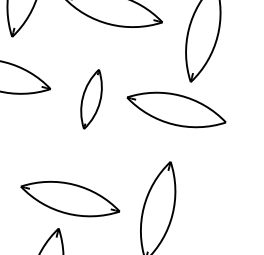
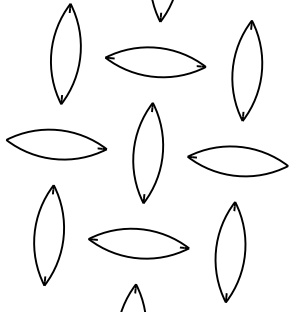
part: (91, 98) -> (148, 152), size x1.67
part: (176, 109) -> (237, 161), moved
part: (70, 198) -> (138, 243), moved

